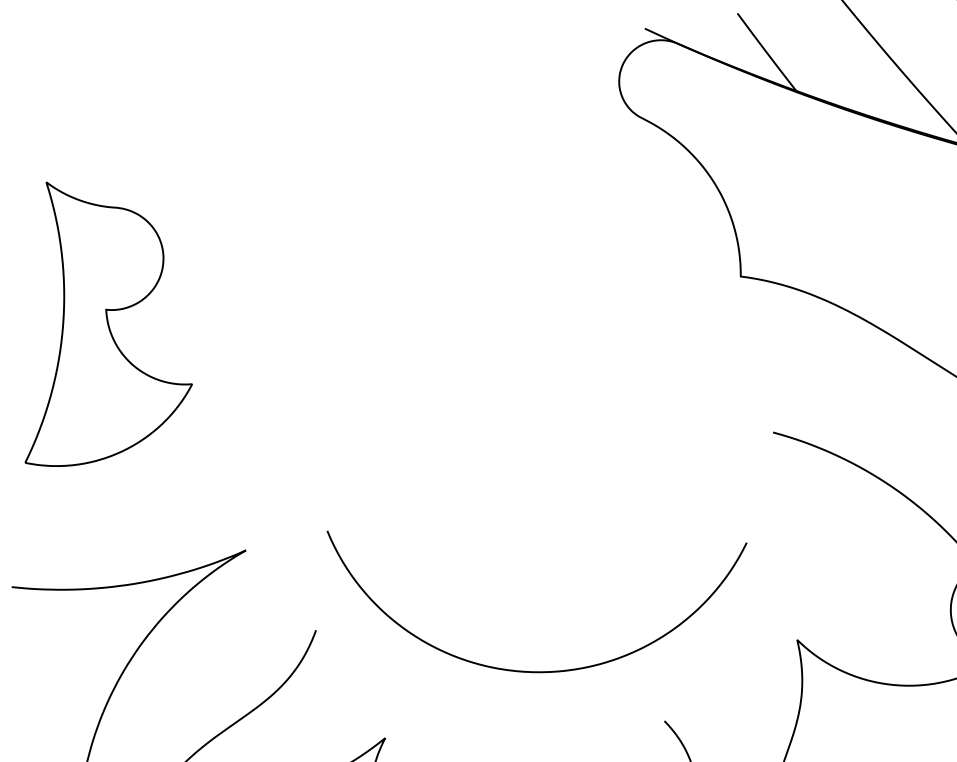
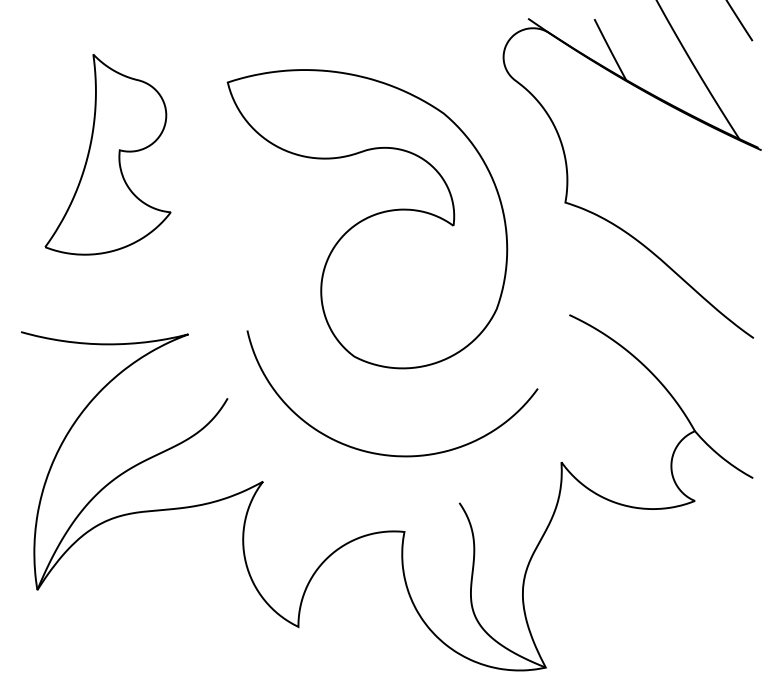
part: (468, 347) -> (367, 219), added

